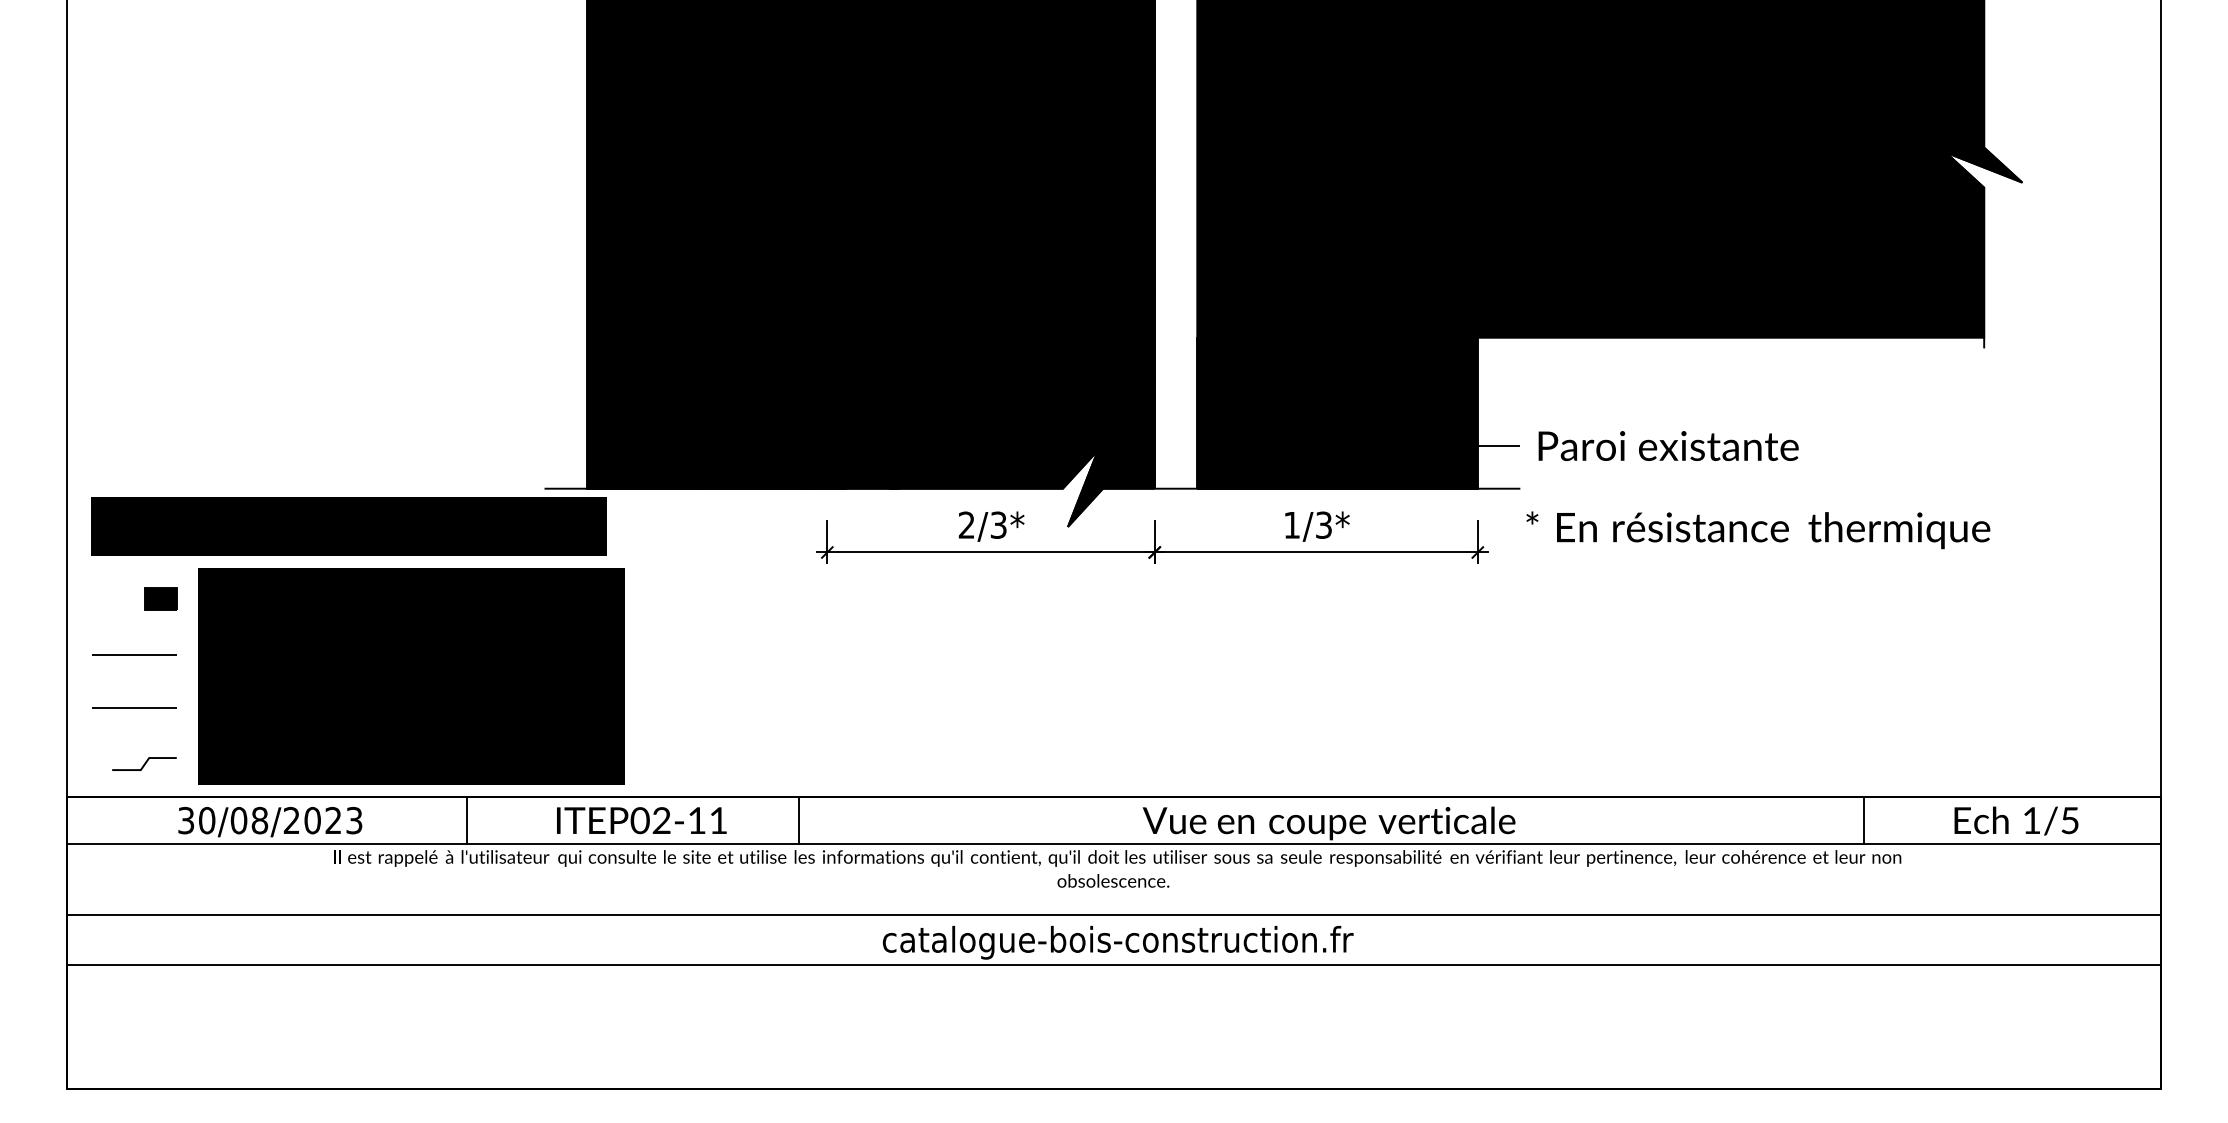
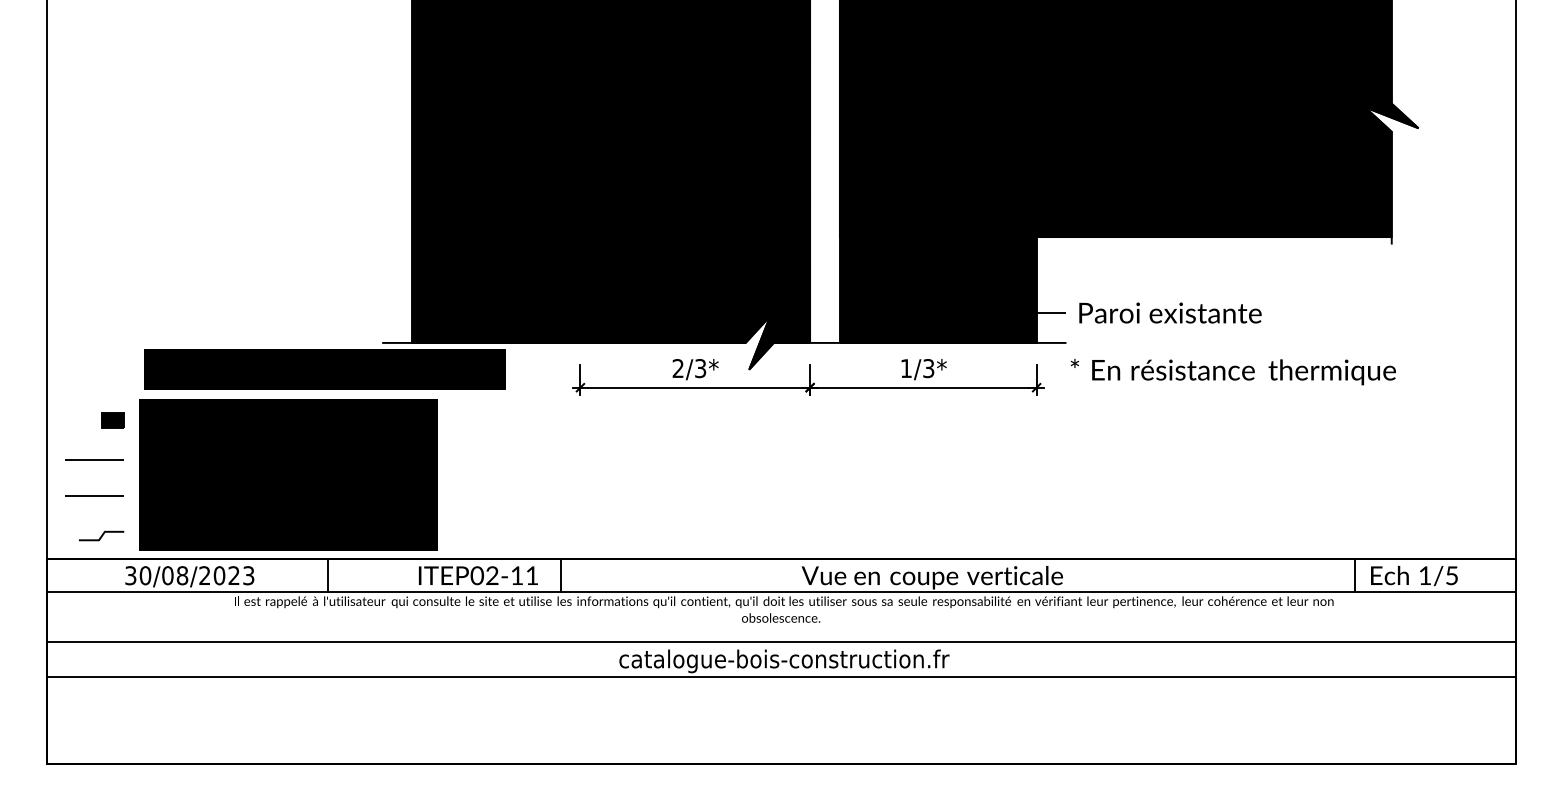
text: (348, 526) -> (325, 369), moved
text: (641, 820) -> (478, 575), moved
line: (1863, 820) -> (1354, 575), moved

